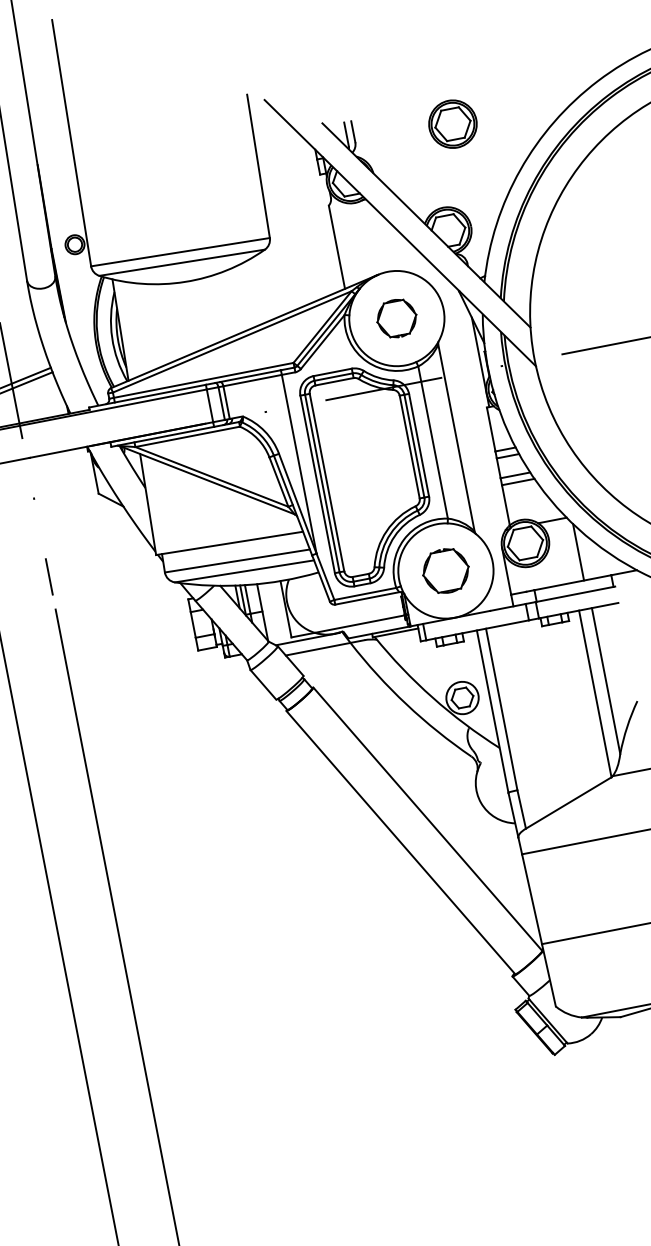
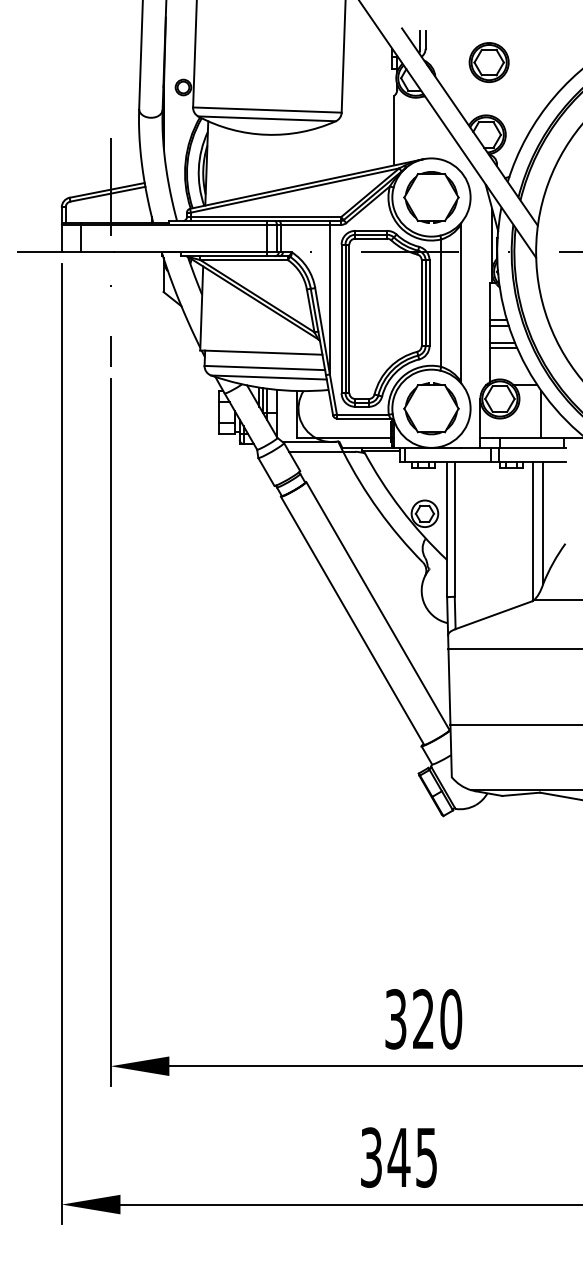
part: (452, 124) -> (488, 62), moved
part: (396, 318) -> (431, 197), size x1.67
part: (445, 570) -> (431, 408), size x1.43

